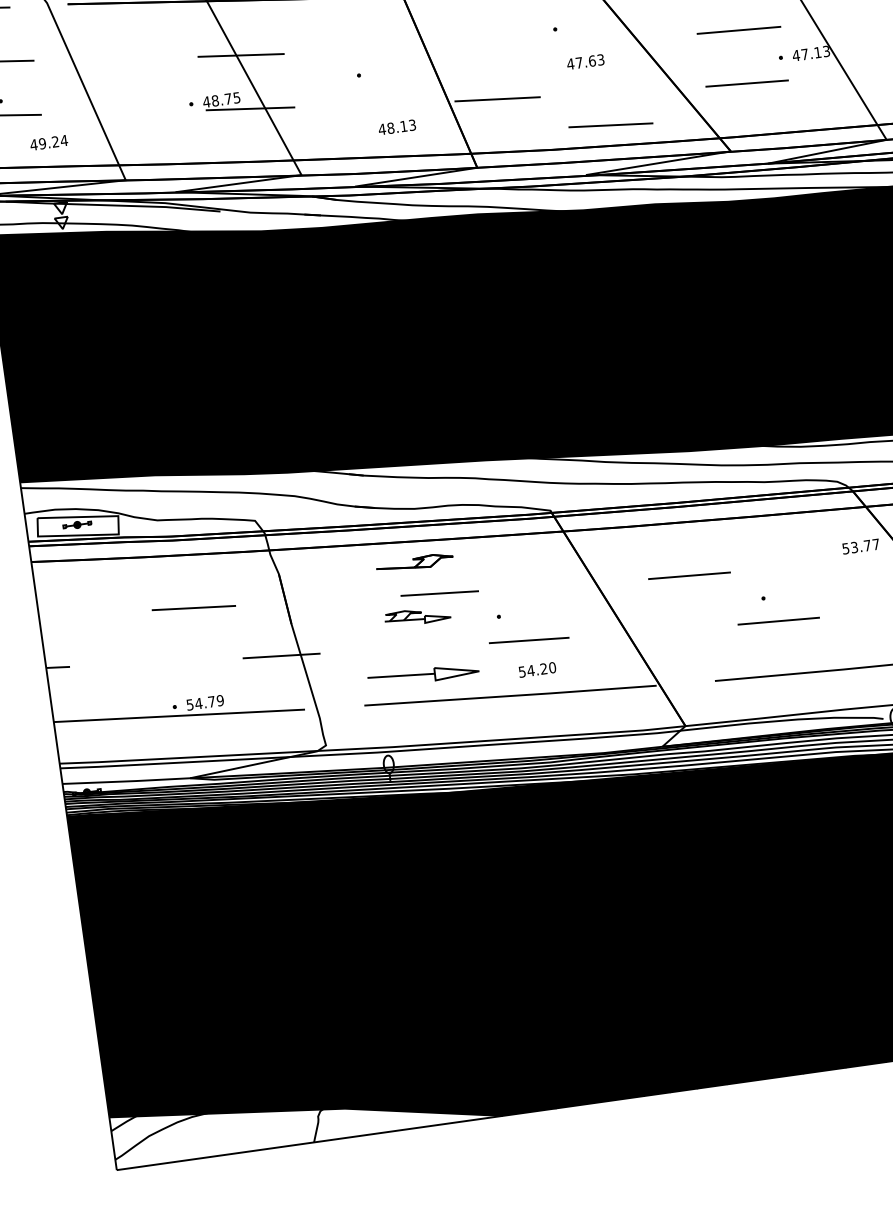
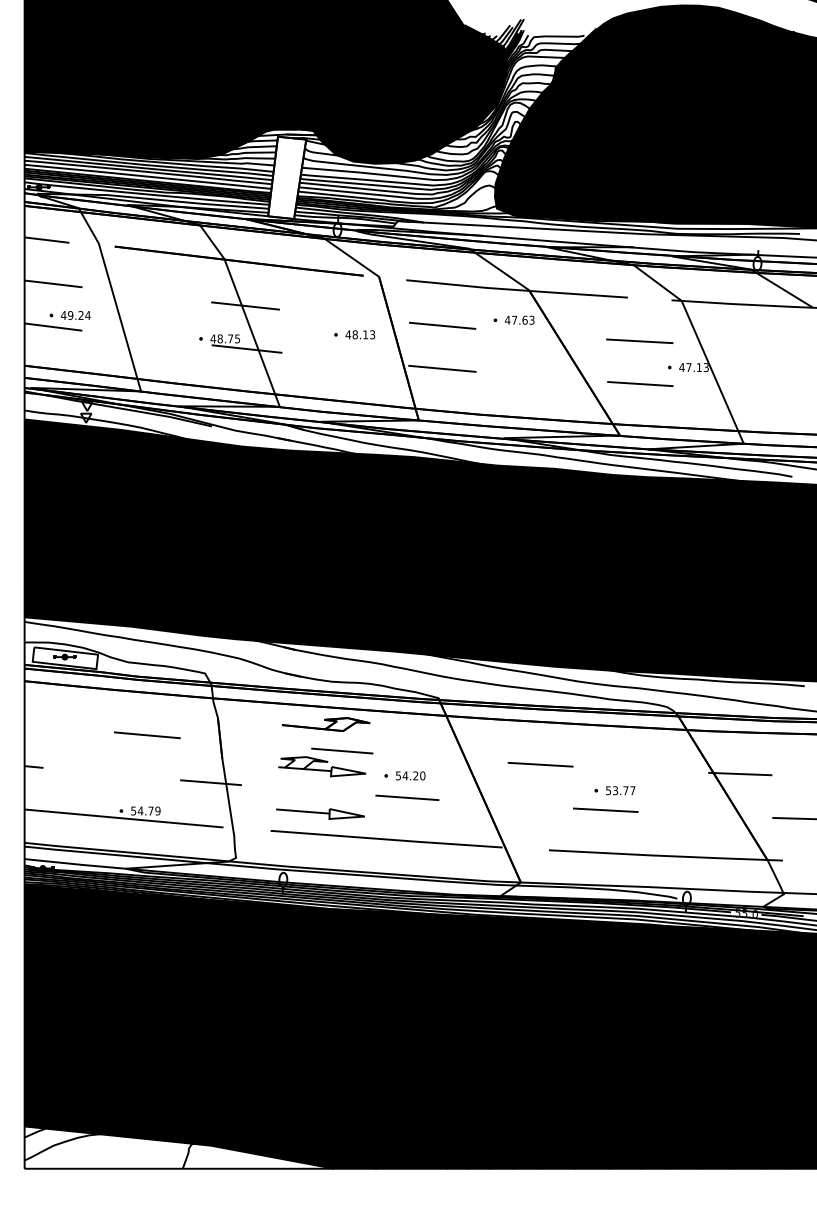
text: (585, 61) -> (519, 319), moved
line: (610, 124) -> (442, 325), moved
text: (397, 126) -> (360, 334), moved
text: (48, 142) -> (75, 315), moved
text: (860, 546) -> (620, 790), moved
part: (414, 563) -> (325, 724), size x1.43
part: (417, 616) -> (322, 766), size x1.67
text: (537, 669) -> (410, 775), moved

